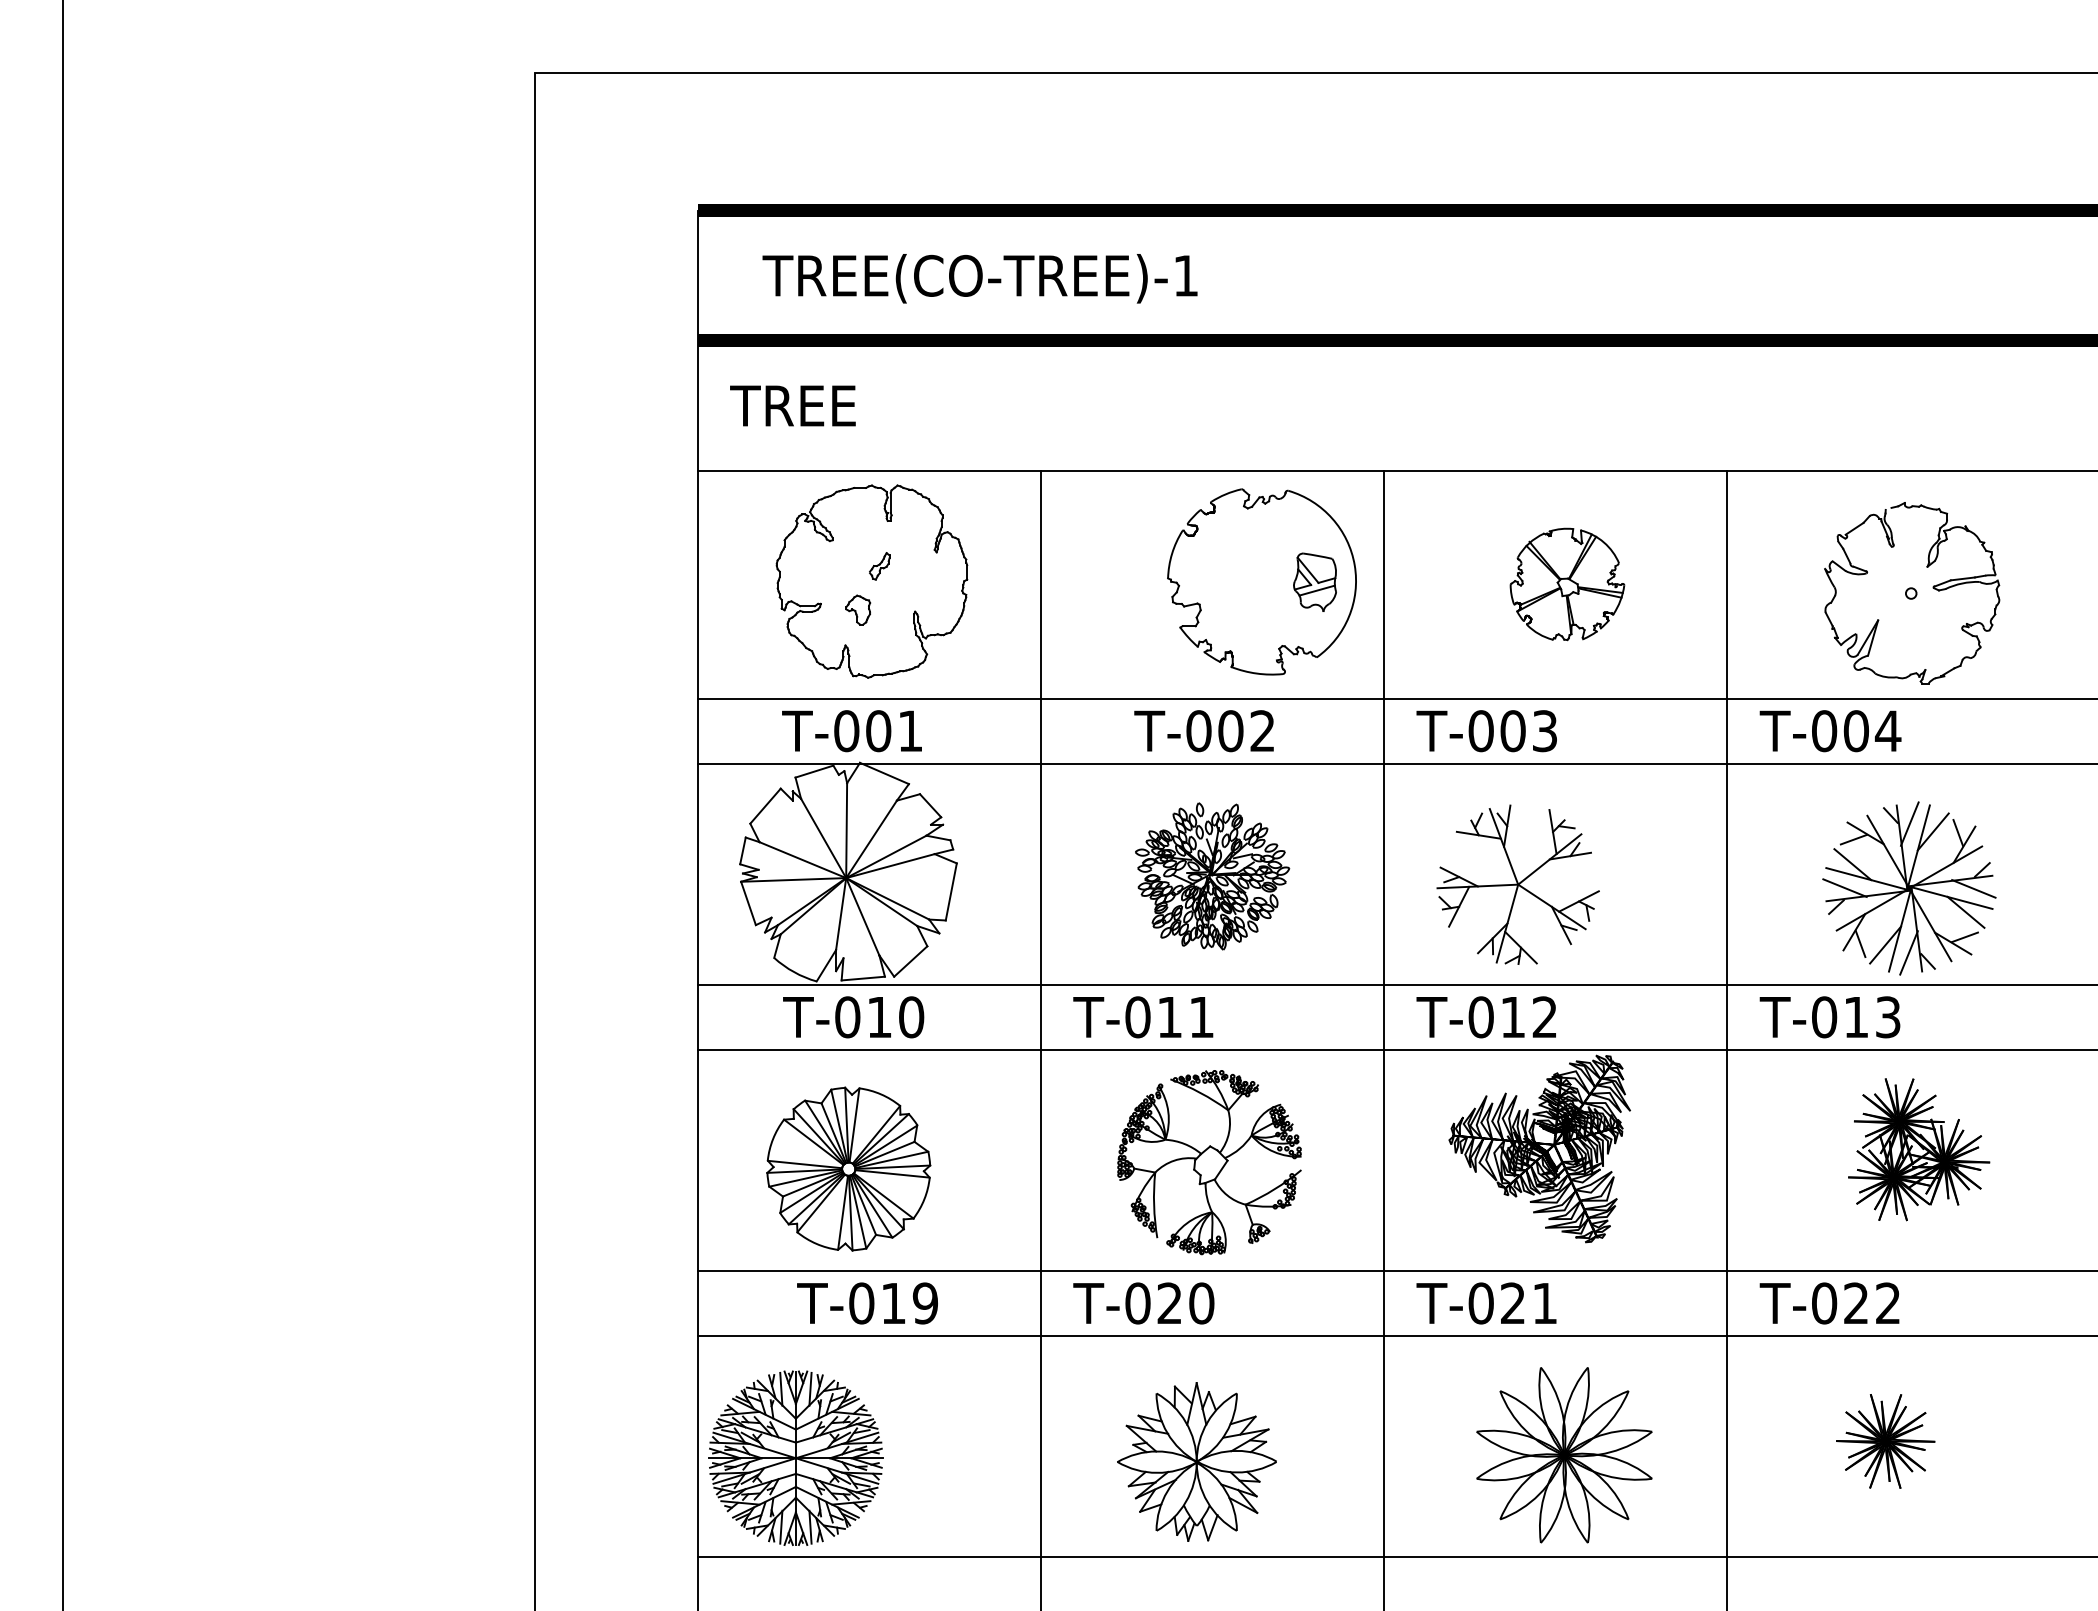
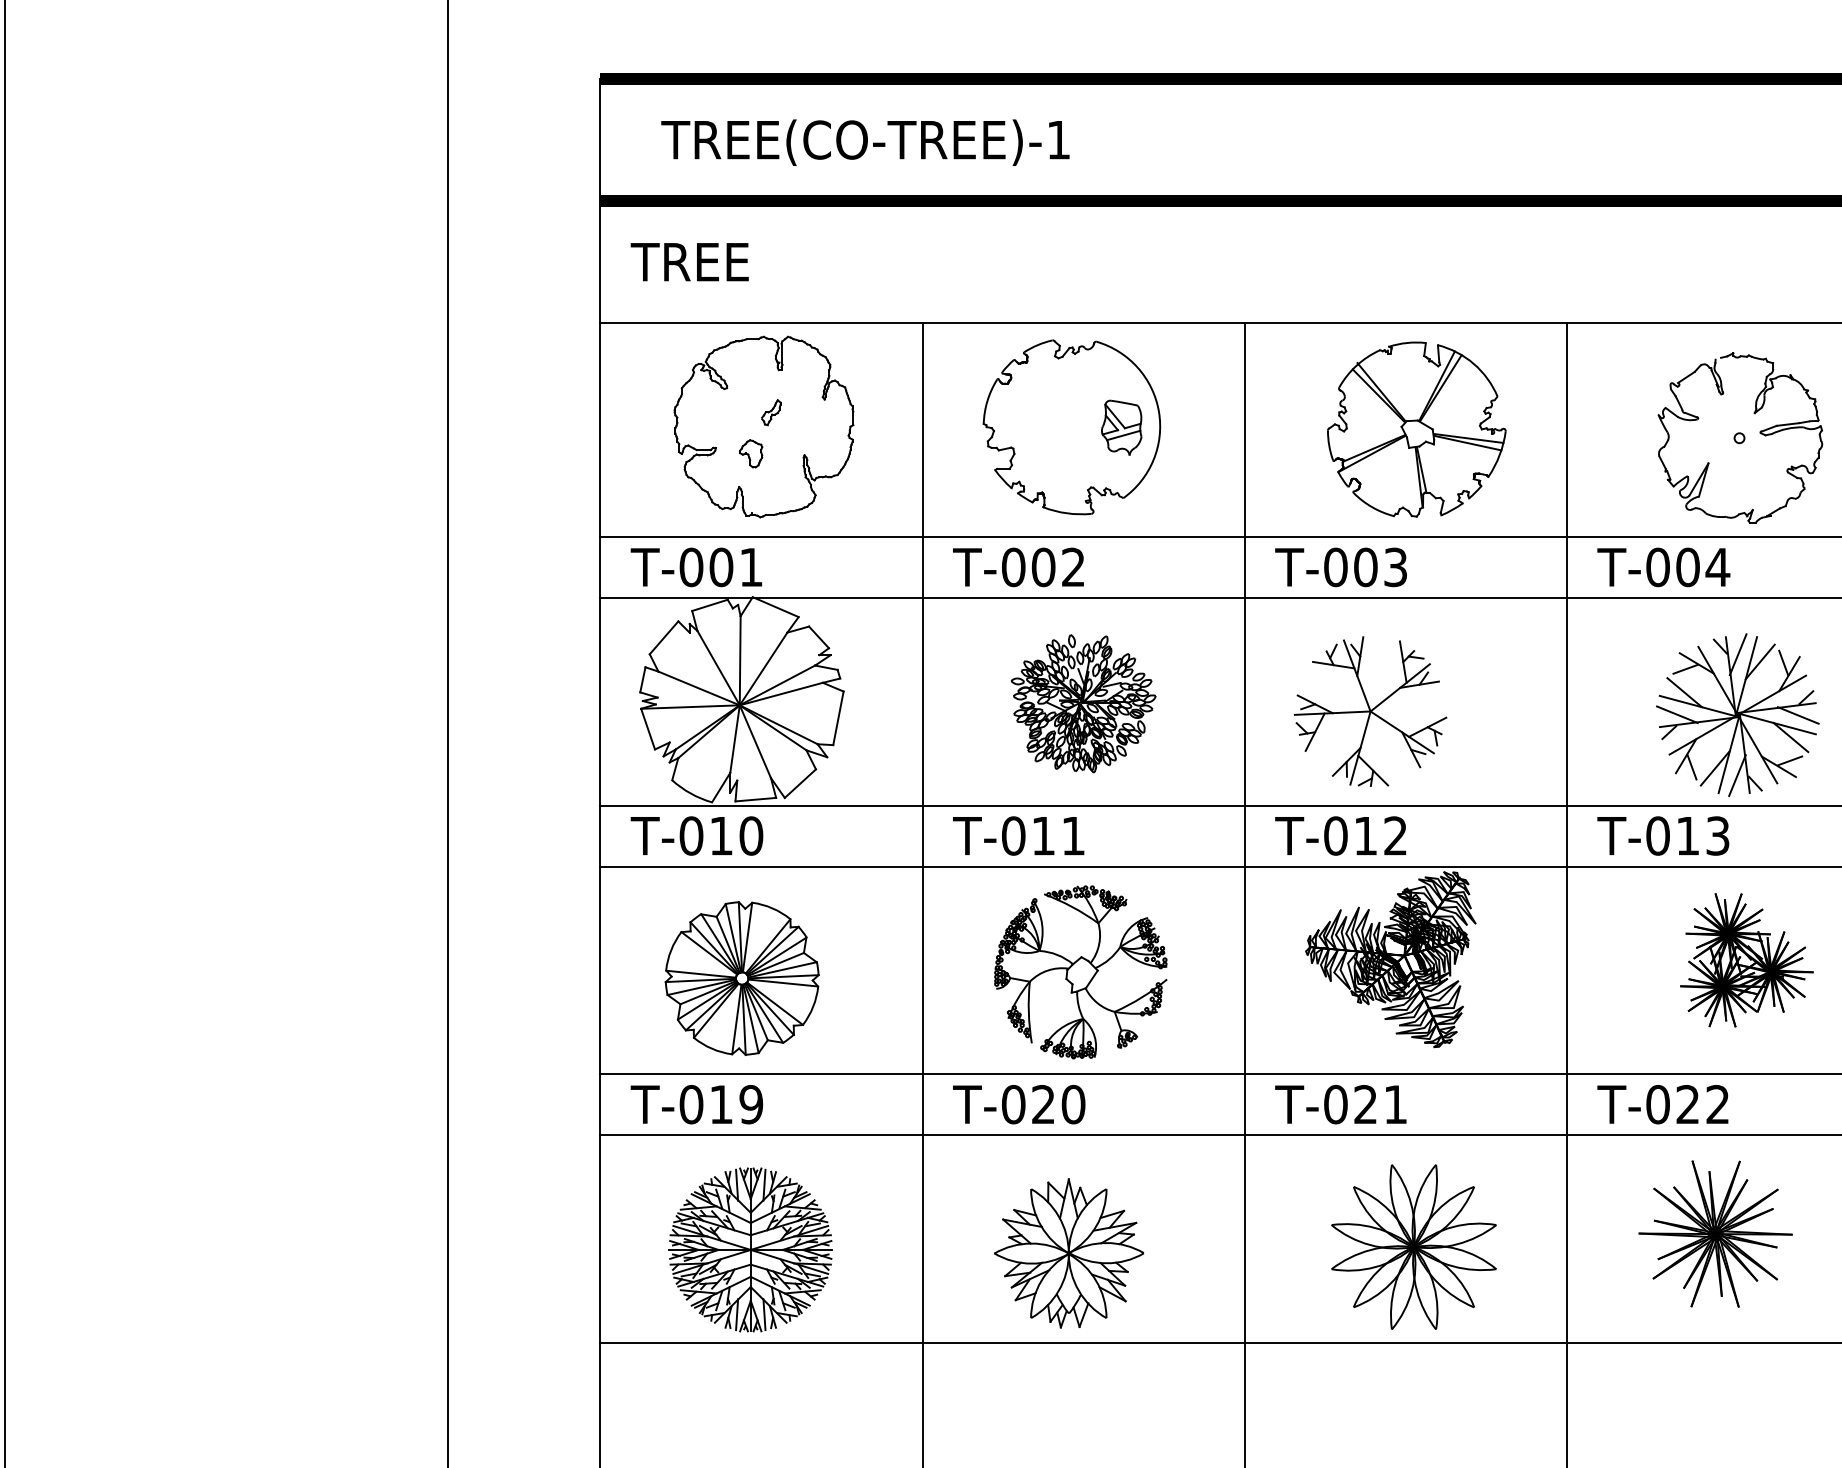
part: (1261, 581) -> (1071, 426), moved
part: (1567, 584) -> (1416, 429), size x1.67
text: (851, 731) -> (695, 567), moved
text: (1203, 731) -> (1017, 567), moved
text: (853, 1017) -> (696, 836), moved
text: (867, 1303) -> (696, 1104), moved
part: (1885, 1441) -> (1715, 1234), size x1.67
part: (795, 1457) -> (750, 1249), moved

